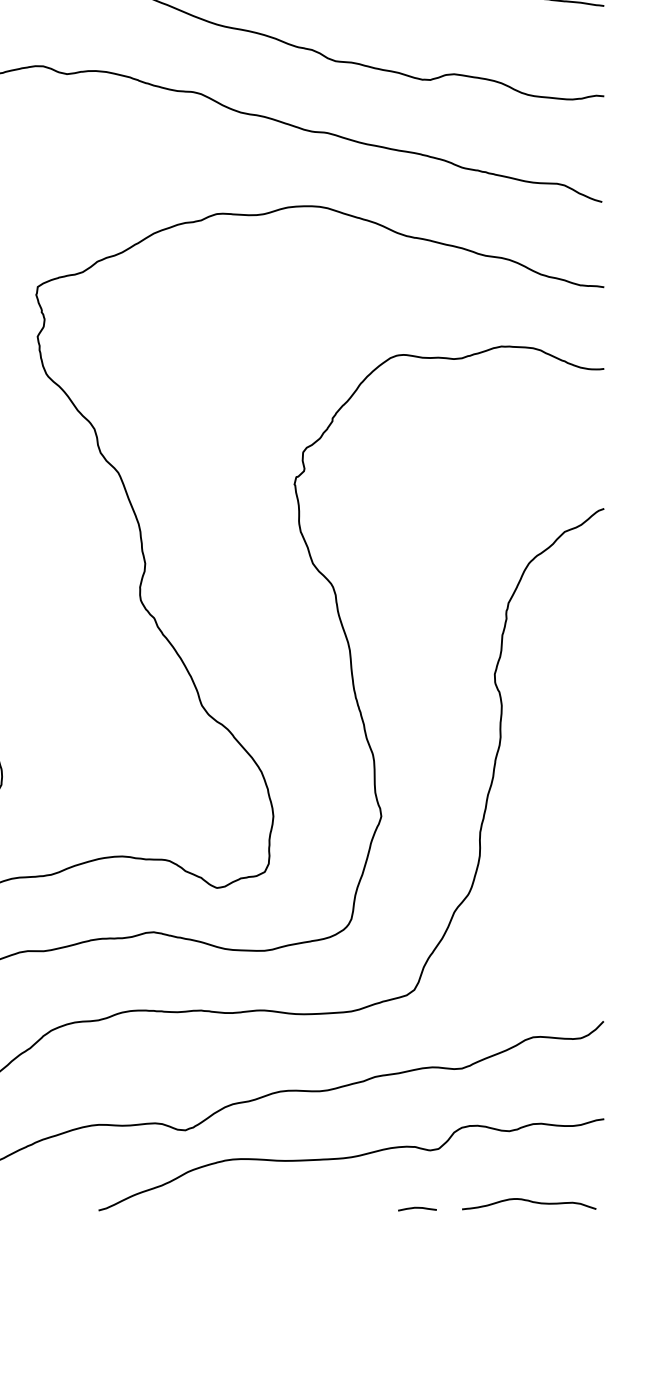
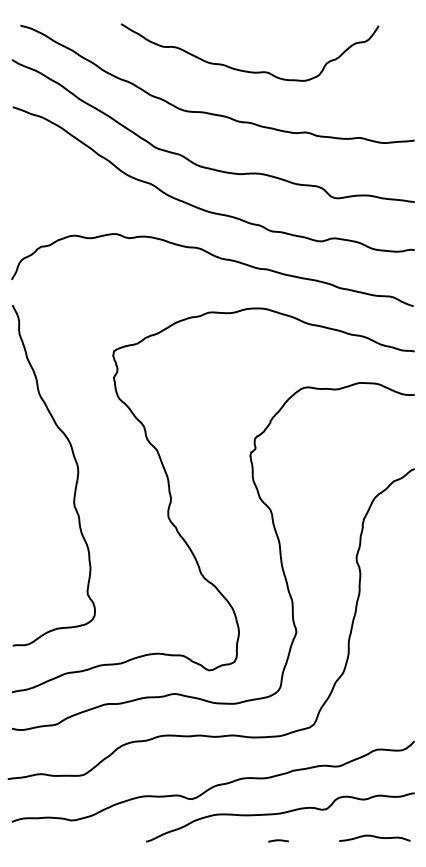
line: (417, 1208) -> (278, 840), moved

